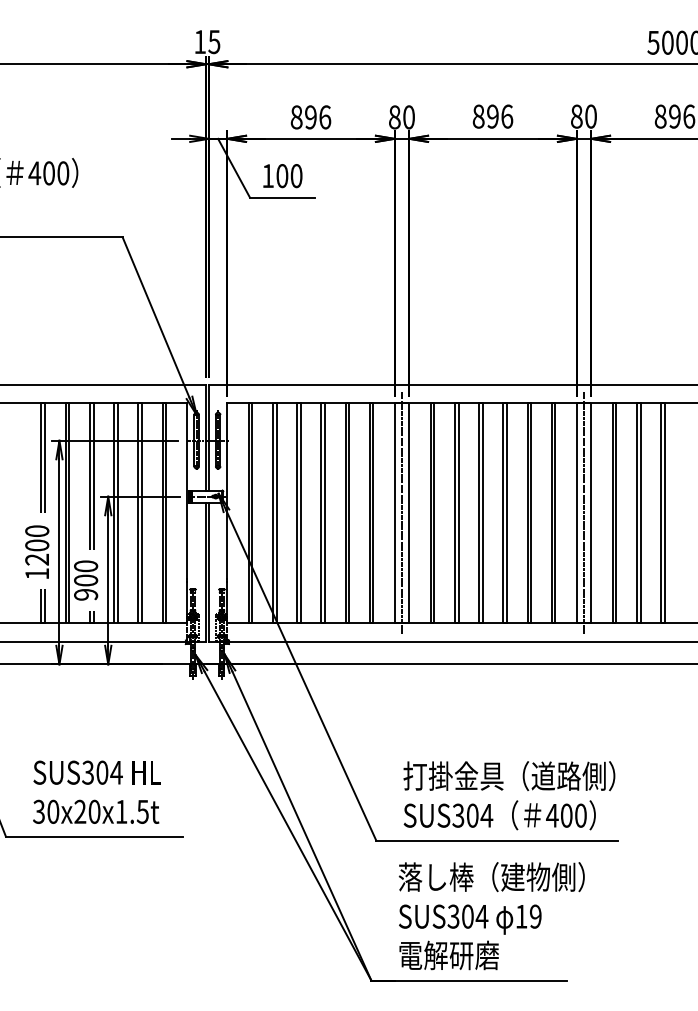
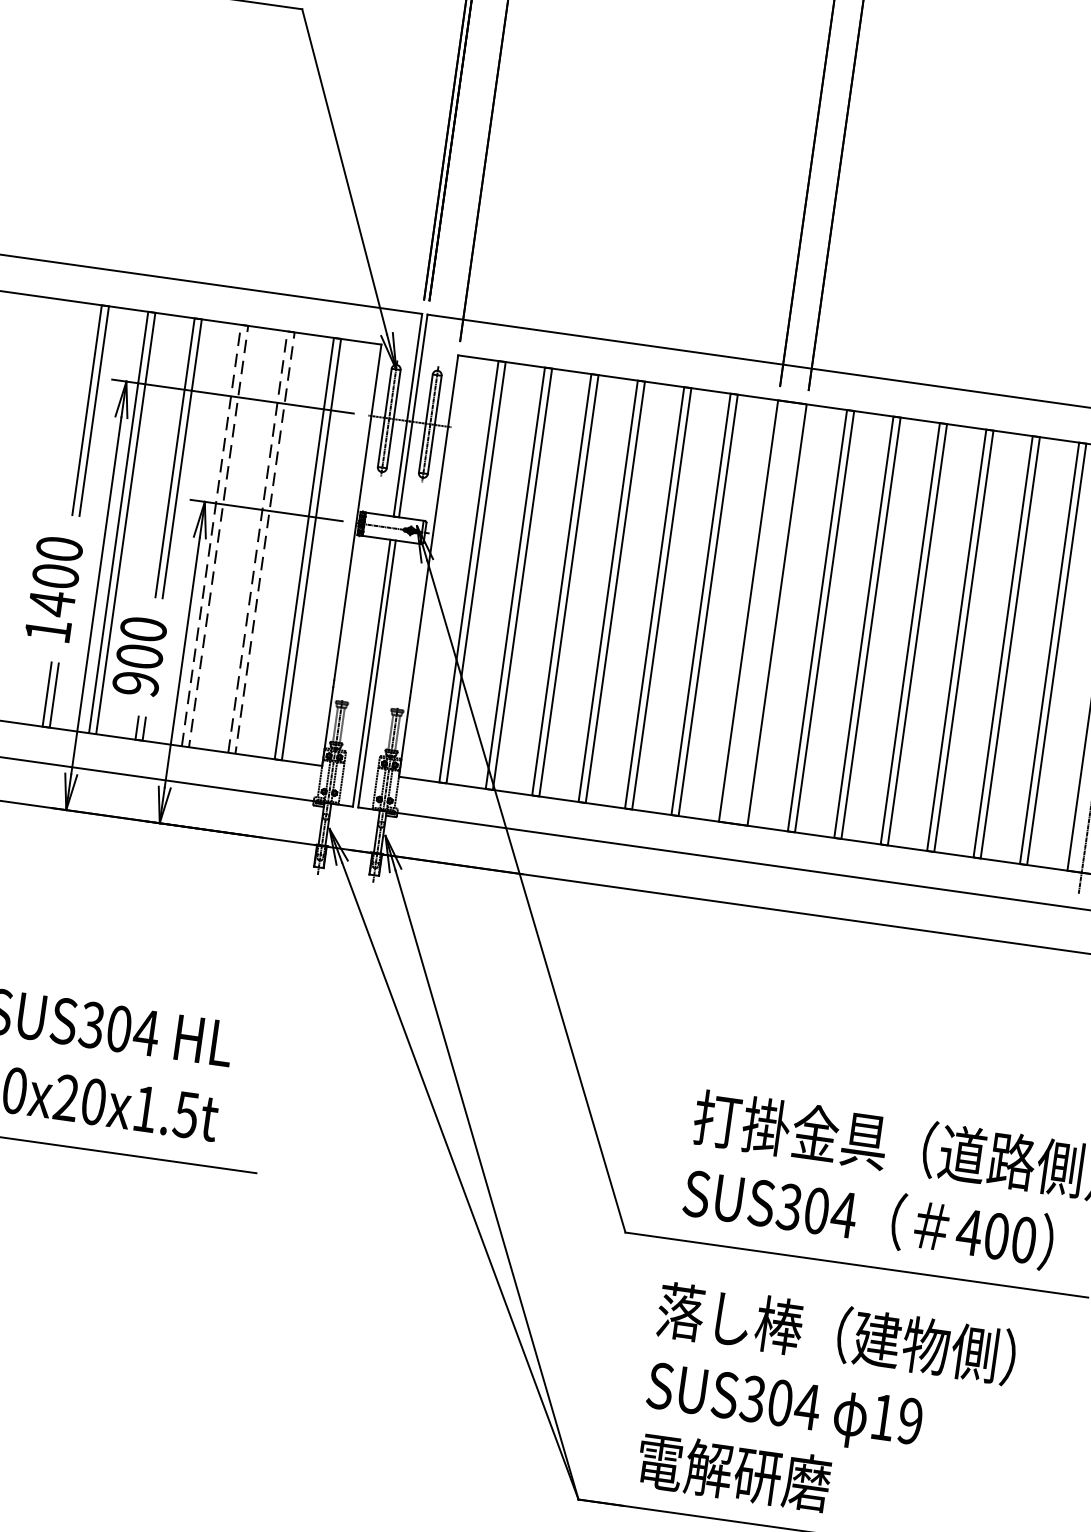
line: (115, 403) -> (243, 325), solid -> dashed
line: (140, 403) -> (291, 332), solid -> dashed
line: (402, 513) -> (763, 613), removed
text: (36, 559) -> (50, 602), 1200 -> 1400

